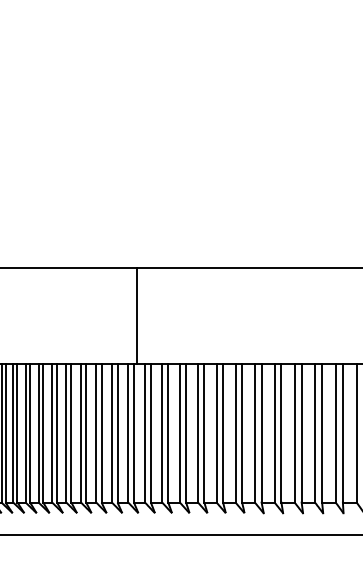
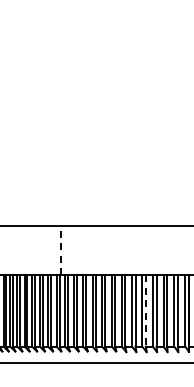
line: (137, 316) -> (61, 250), solid -> dashed
line: (302, 432) -> (146, 310), solid -> dashed

